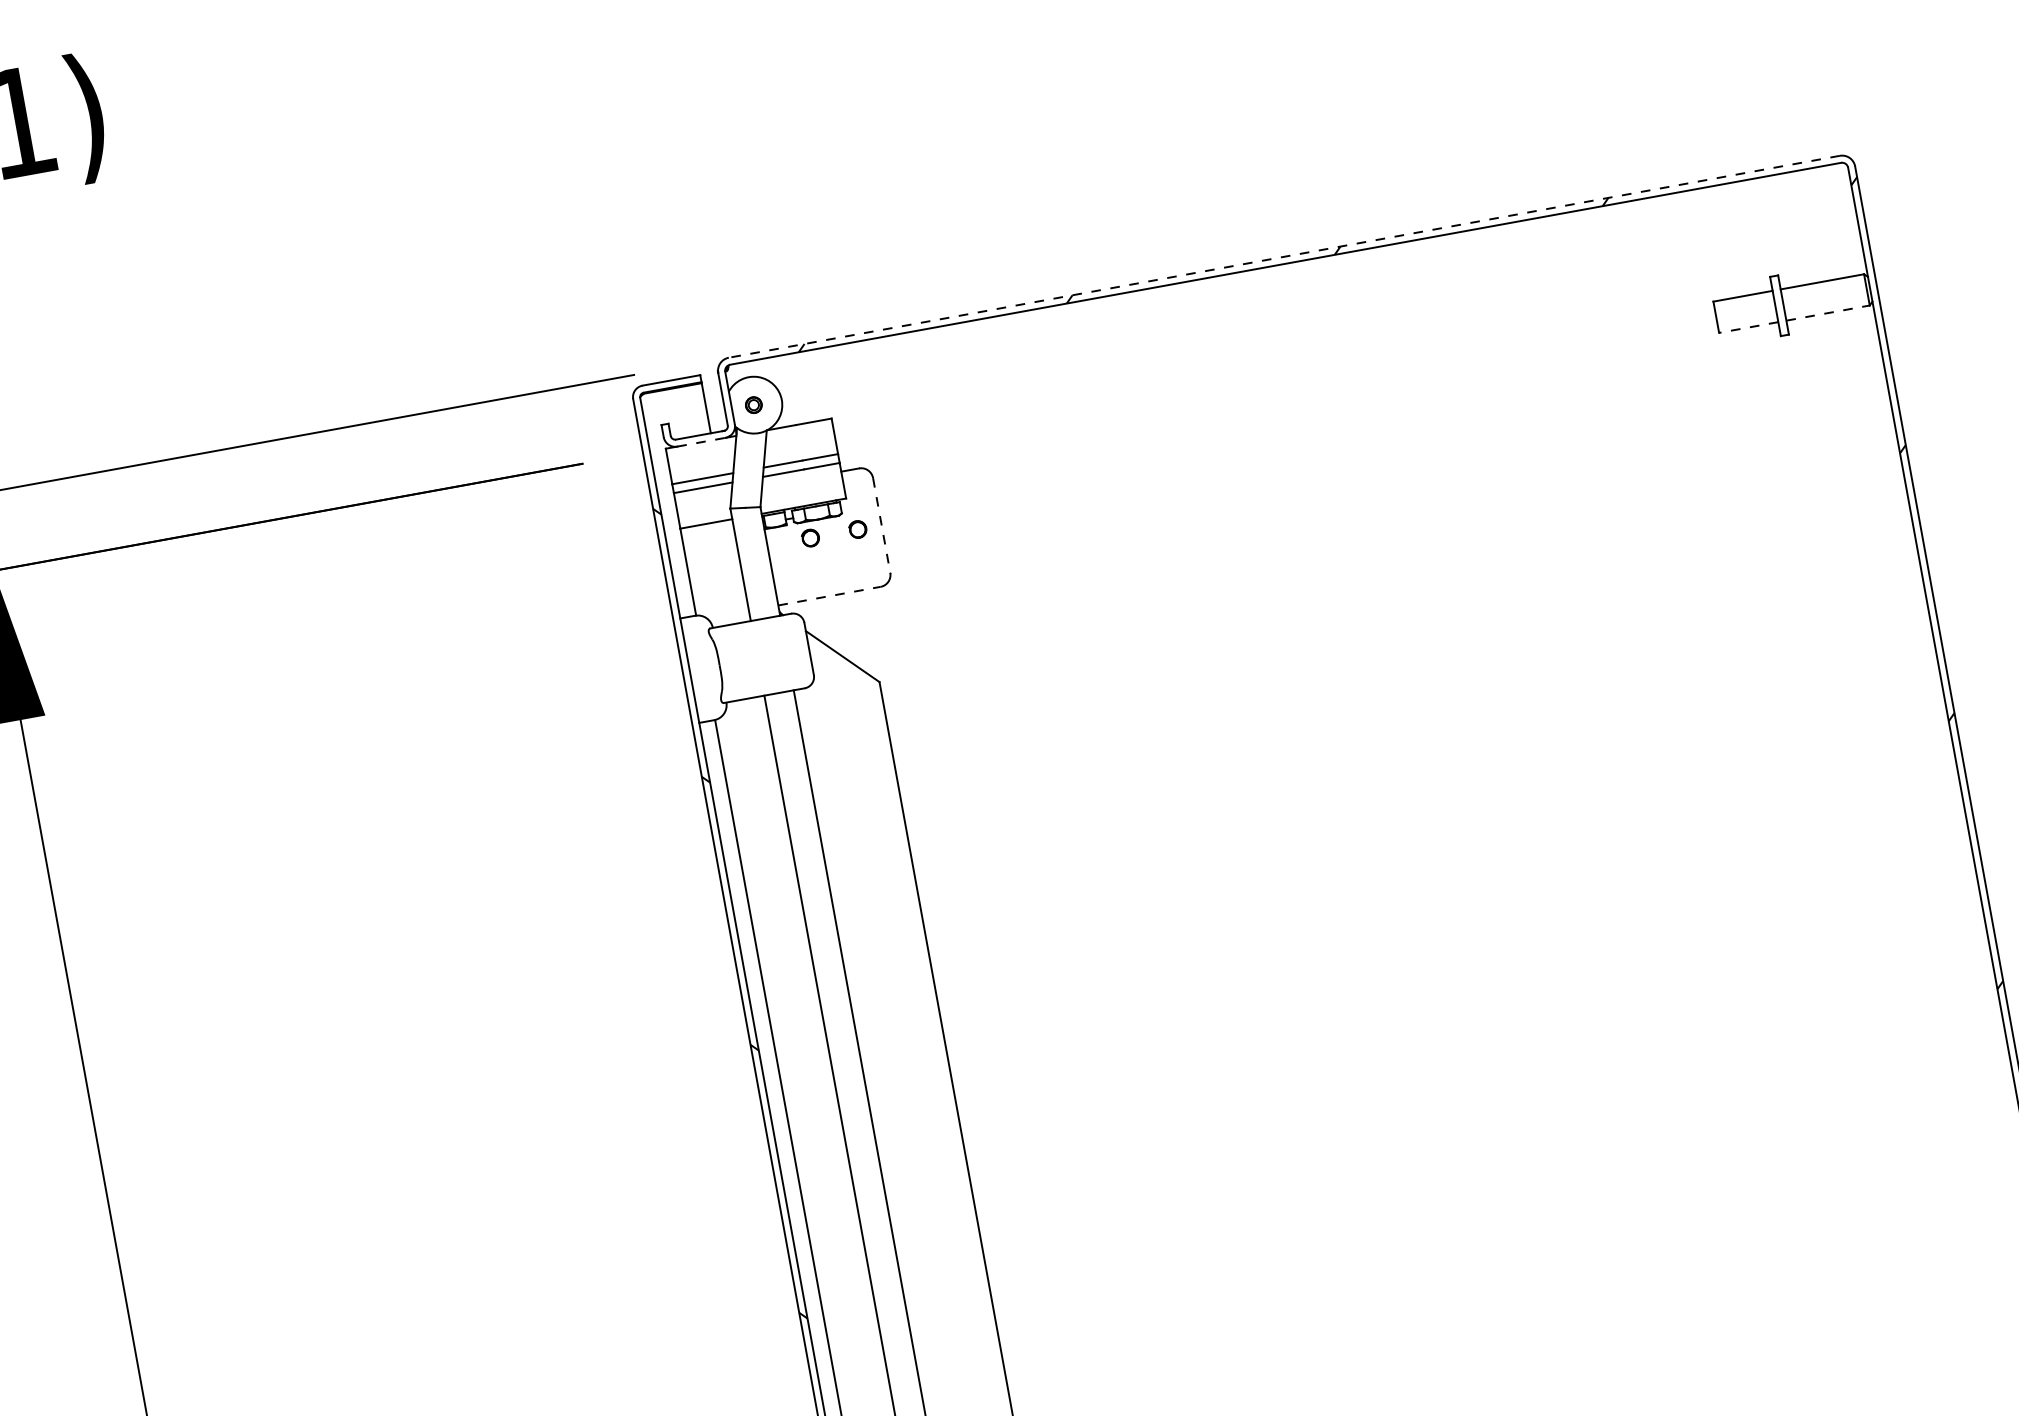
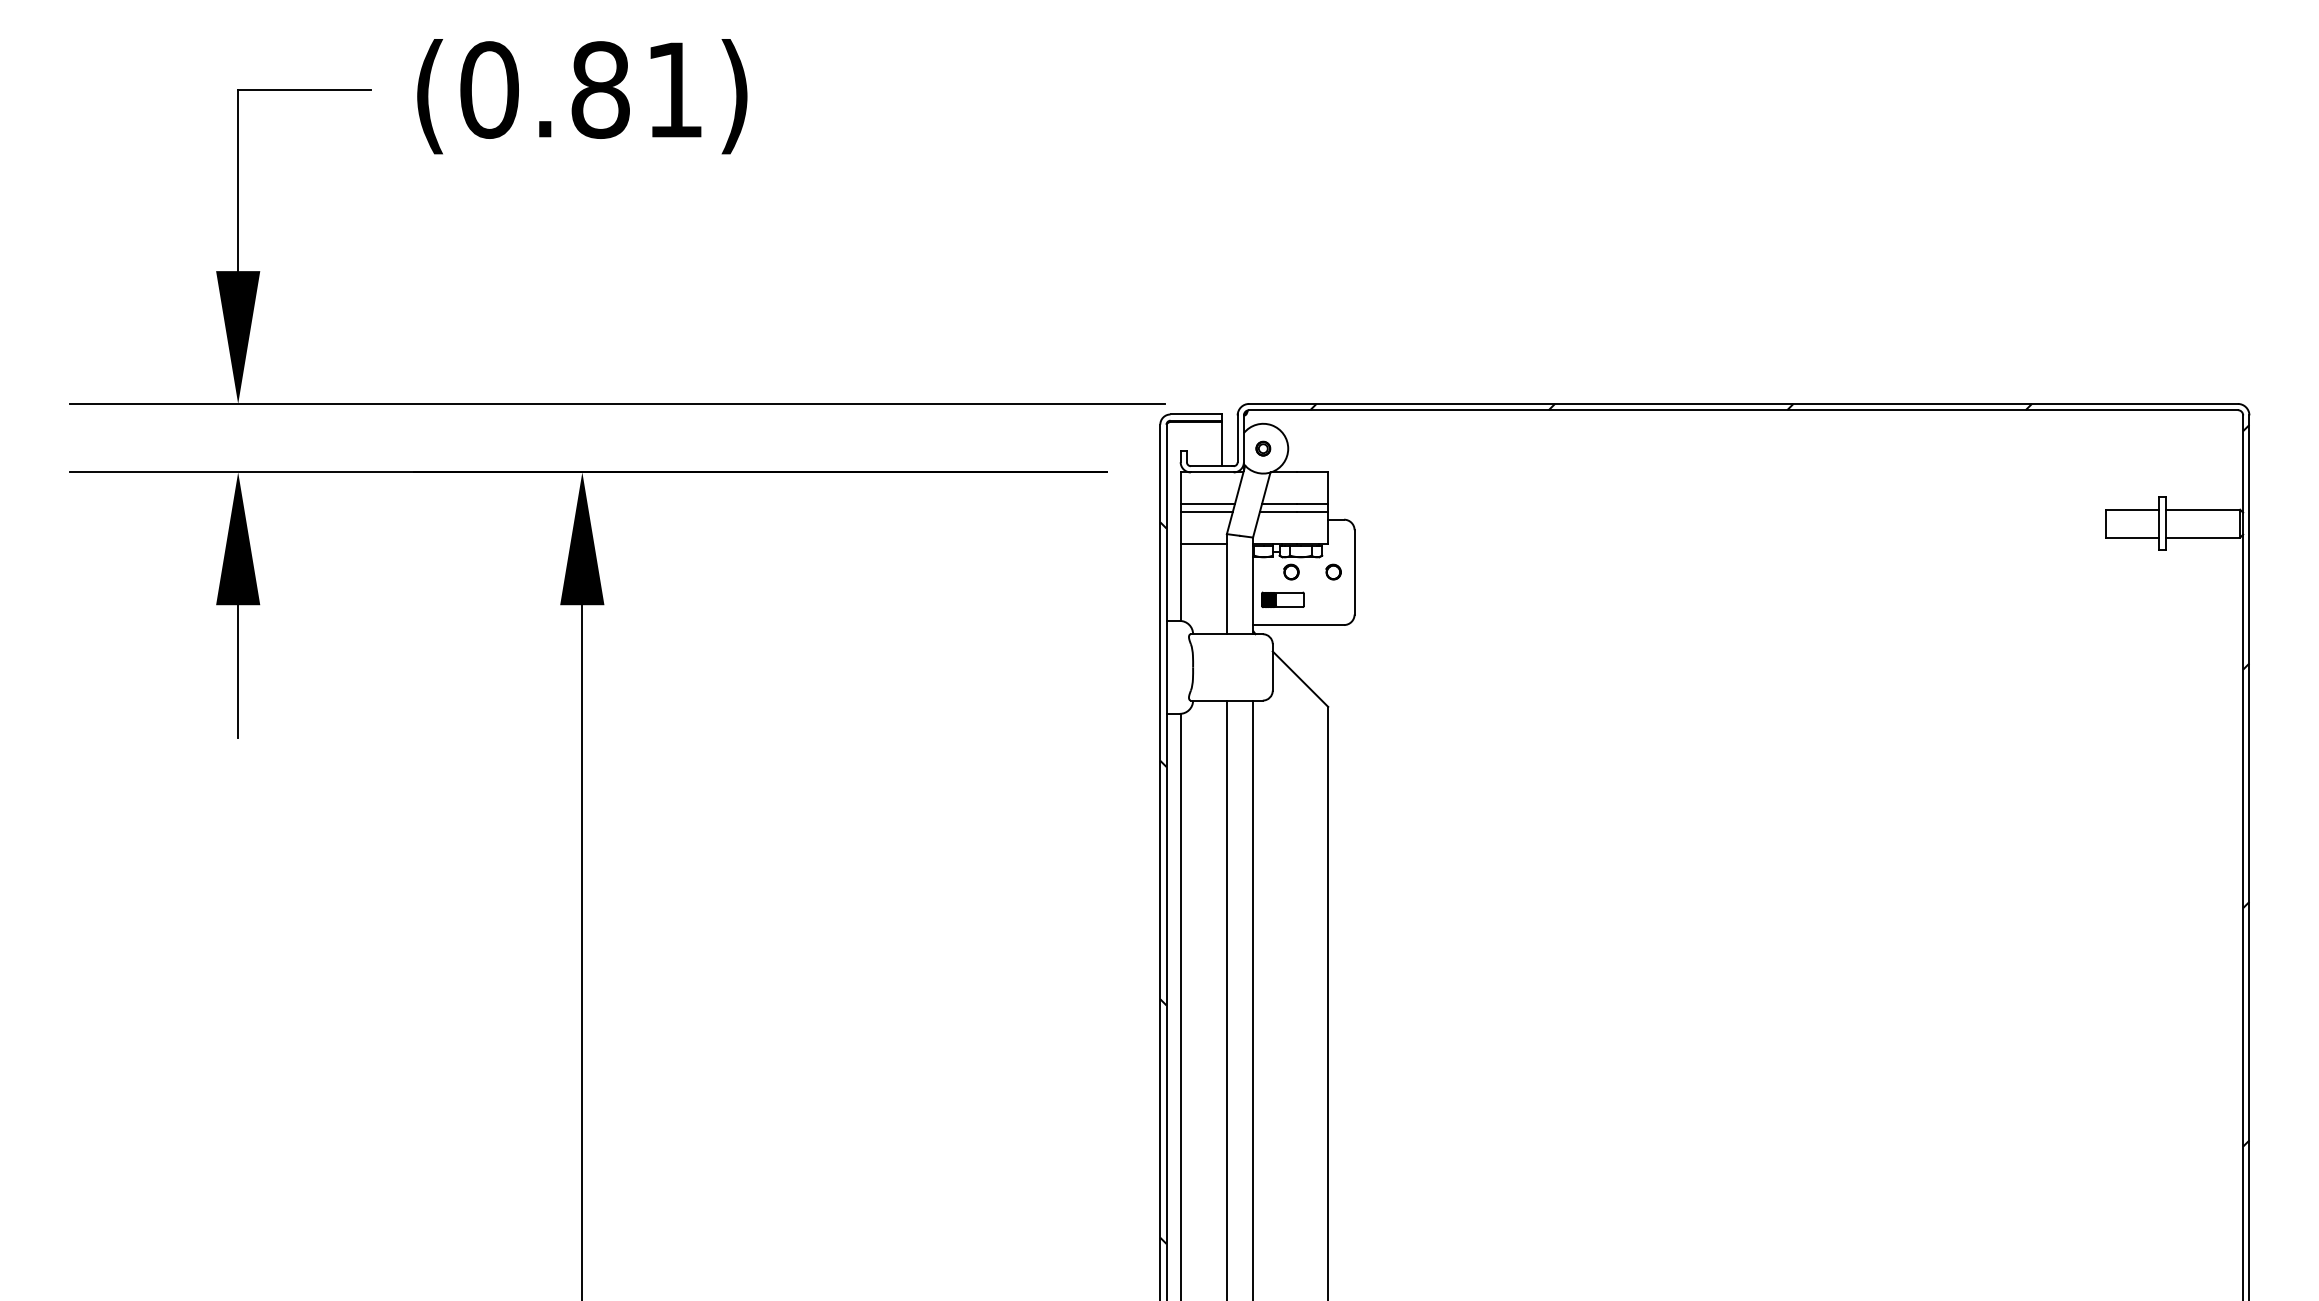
line: (1284, 256) -> (1743, 403), dashed -> solid
line: (1828, 312) -> (2203, 537), dashed -> solid
line: (1748, 327) -> (2132, 537), dashed -> solid
line: (701, 442) -> (1212, 472), dashed -> solid
line: (881, 525) -> (1354, 572), dashed -> solid
part: (806, 570) -> (1282, 599), added
line: (829, 596) -> (1298, 625), dashed -> solid

